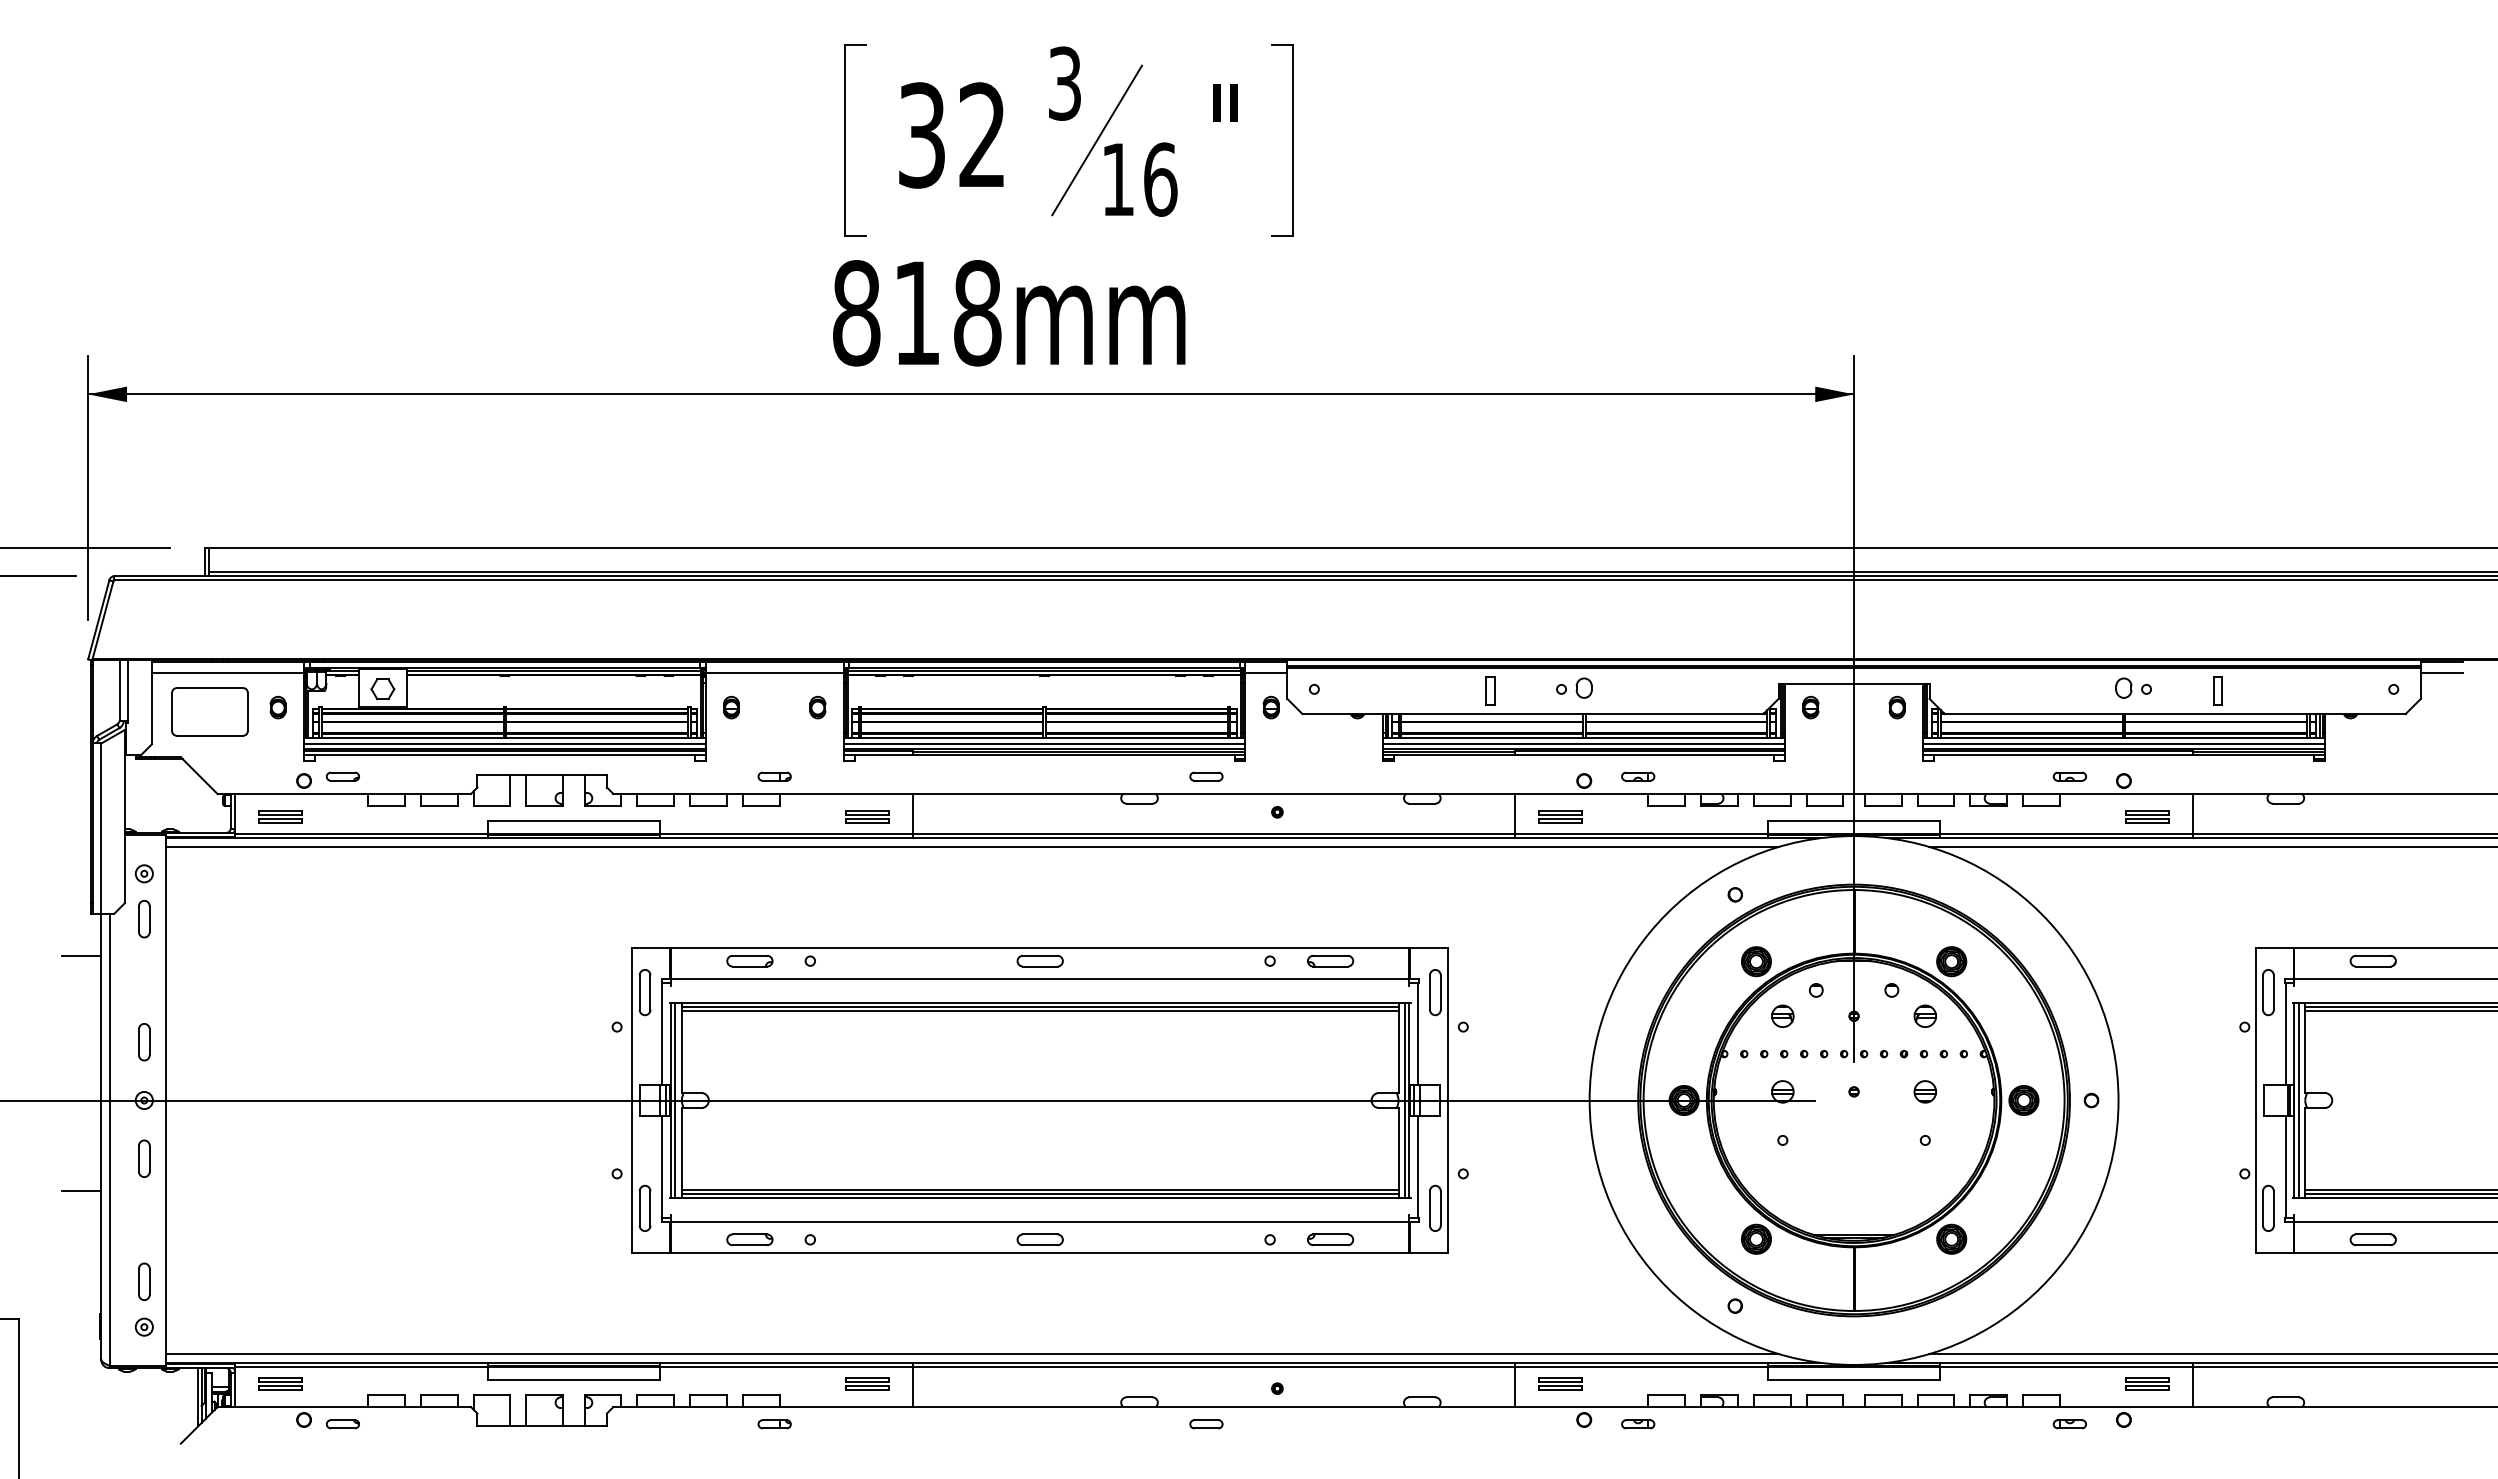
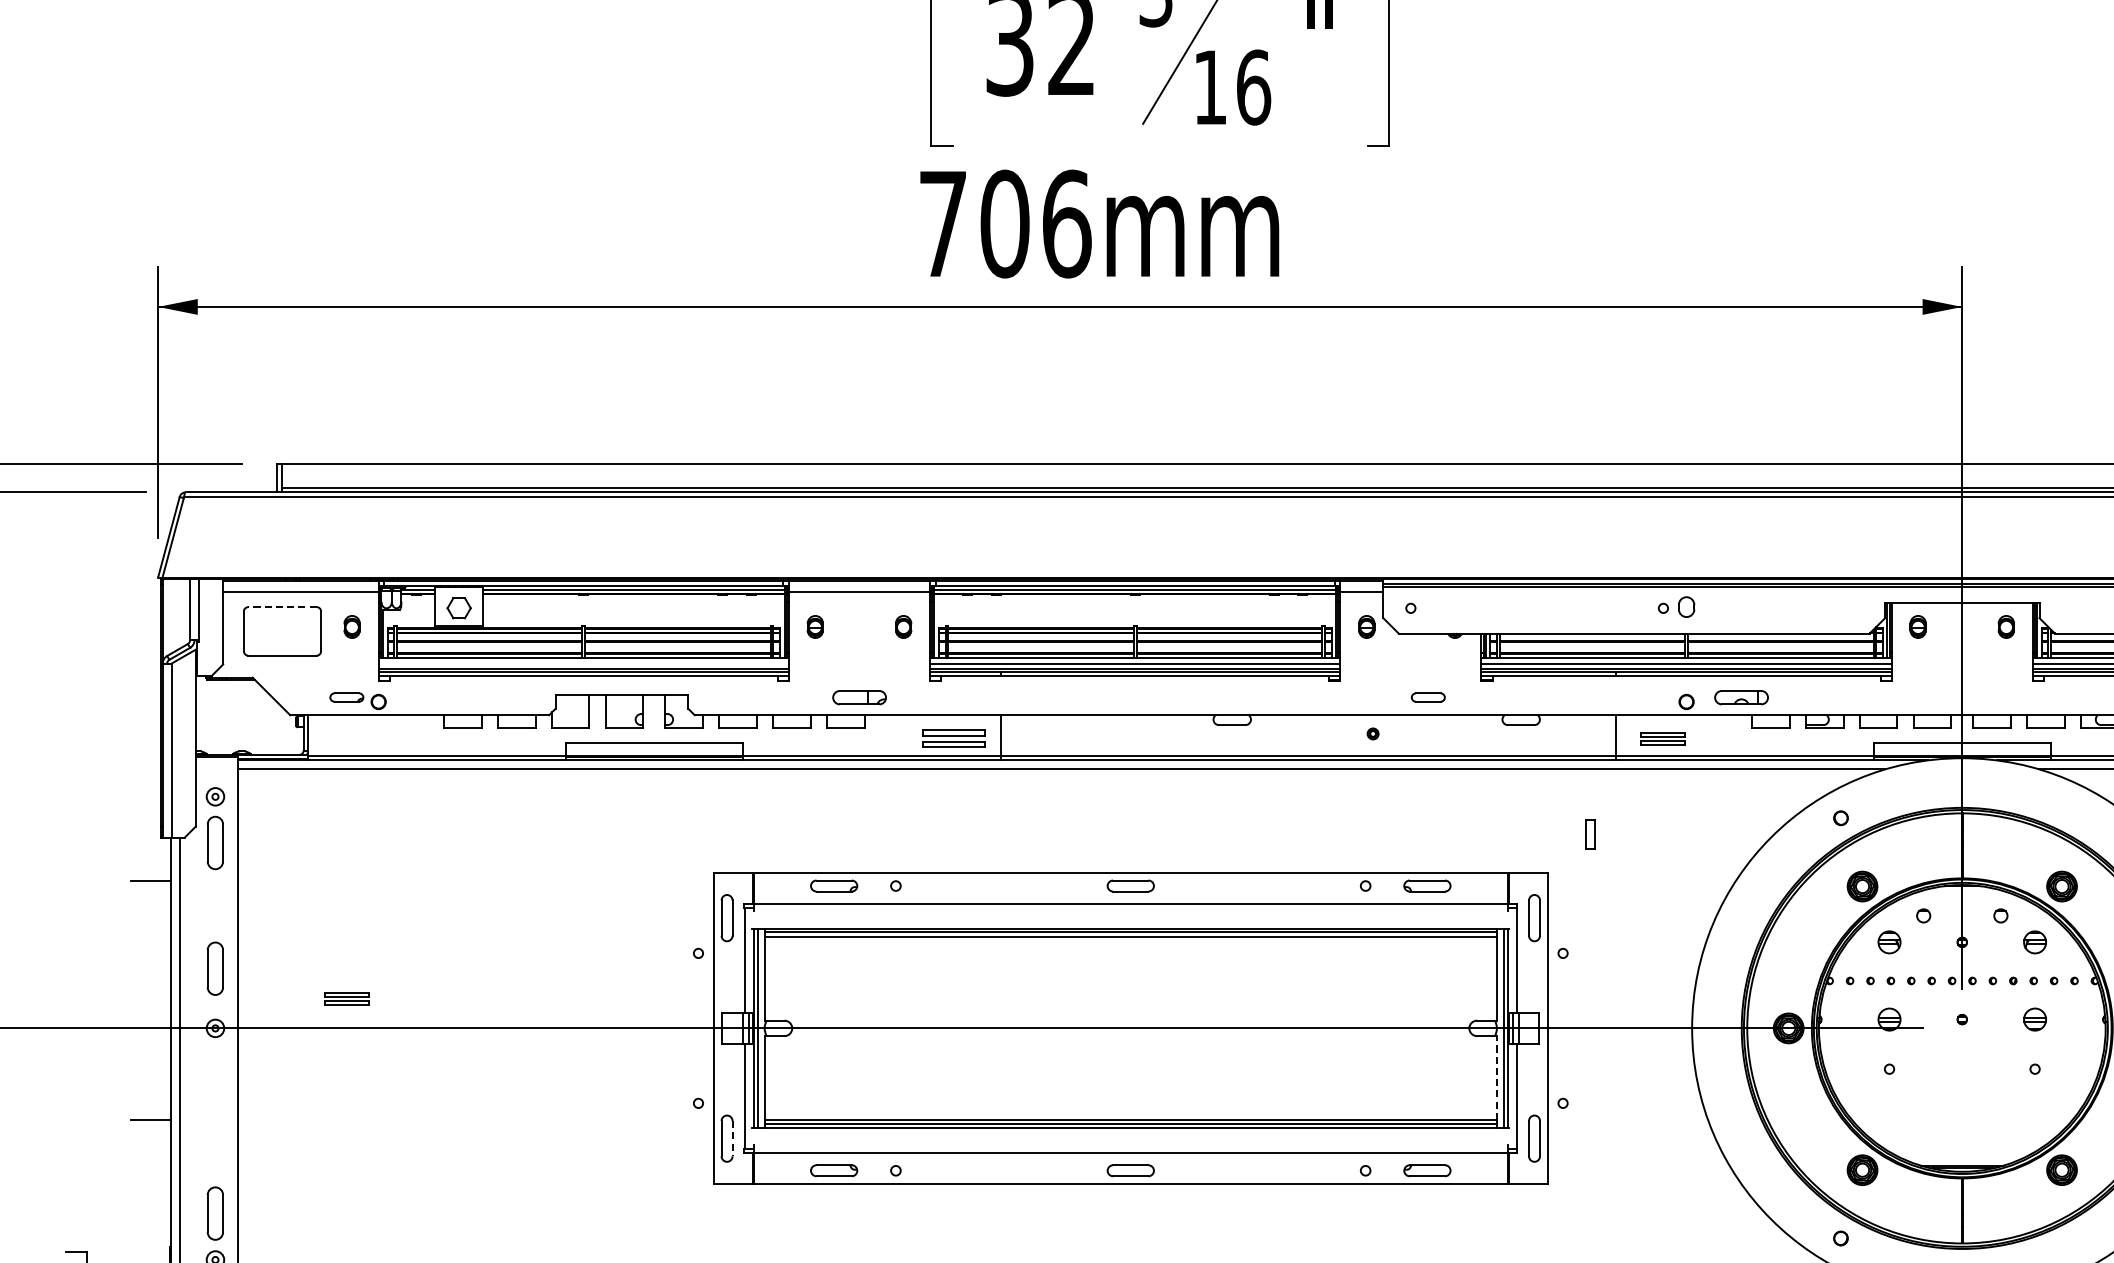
text: (917, 313) -> (1005, 224), 818mm -> 706mm
line: (209, 688) -> (282, 607), solid -> dashed
part: (1490, 690) -> (1590, 833), moved
line: (504, 744) -> (583, 664), removed
part: (342, 776) -> (346, 697), moved
part: (774, 776) -> (859, 697), size x1.6
part: (1206, 776) -> (1428, 697), moved
part: (1638, 776) -> (1742, 697), size x1.6
part: (280, 816) -> (346, 998), moved
part: (867, 816) -> (954, 738), size x1.4
part: (144, 919) -> (215, 843), size x1.4
part: (144, 1042) -> (215, 969), size x1.4
line: (1398, 1148) -> (1496, 1077), solid -> dashed
part: (144, 1158) -> (215, 1087), removed
line: (650, 1208) -> (732, 1138), solid -> dashed
part: (144, 1281) -> (215, 1213), size x1.4

